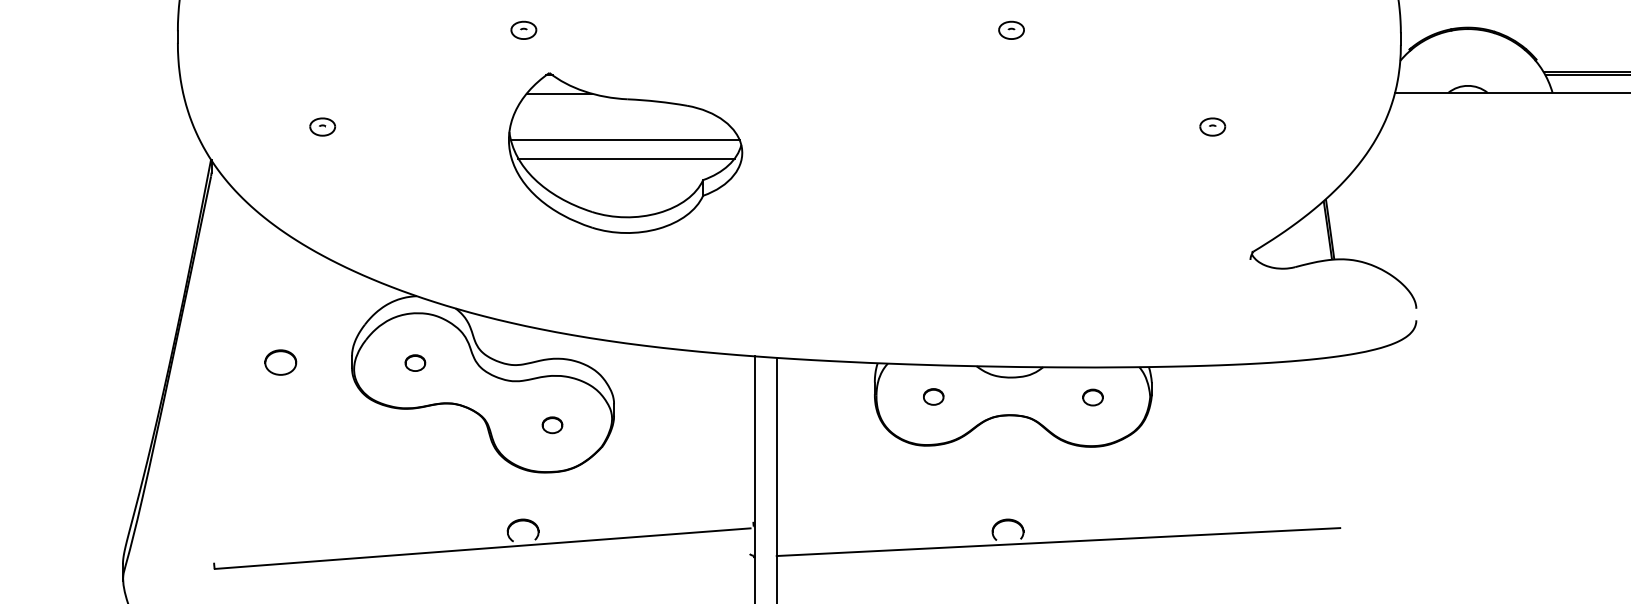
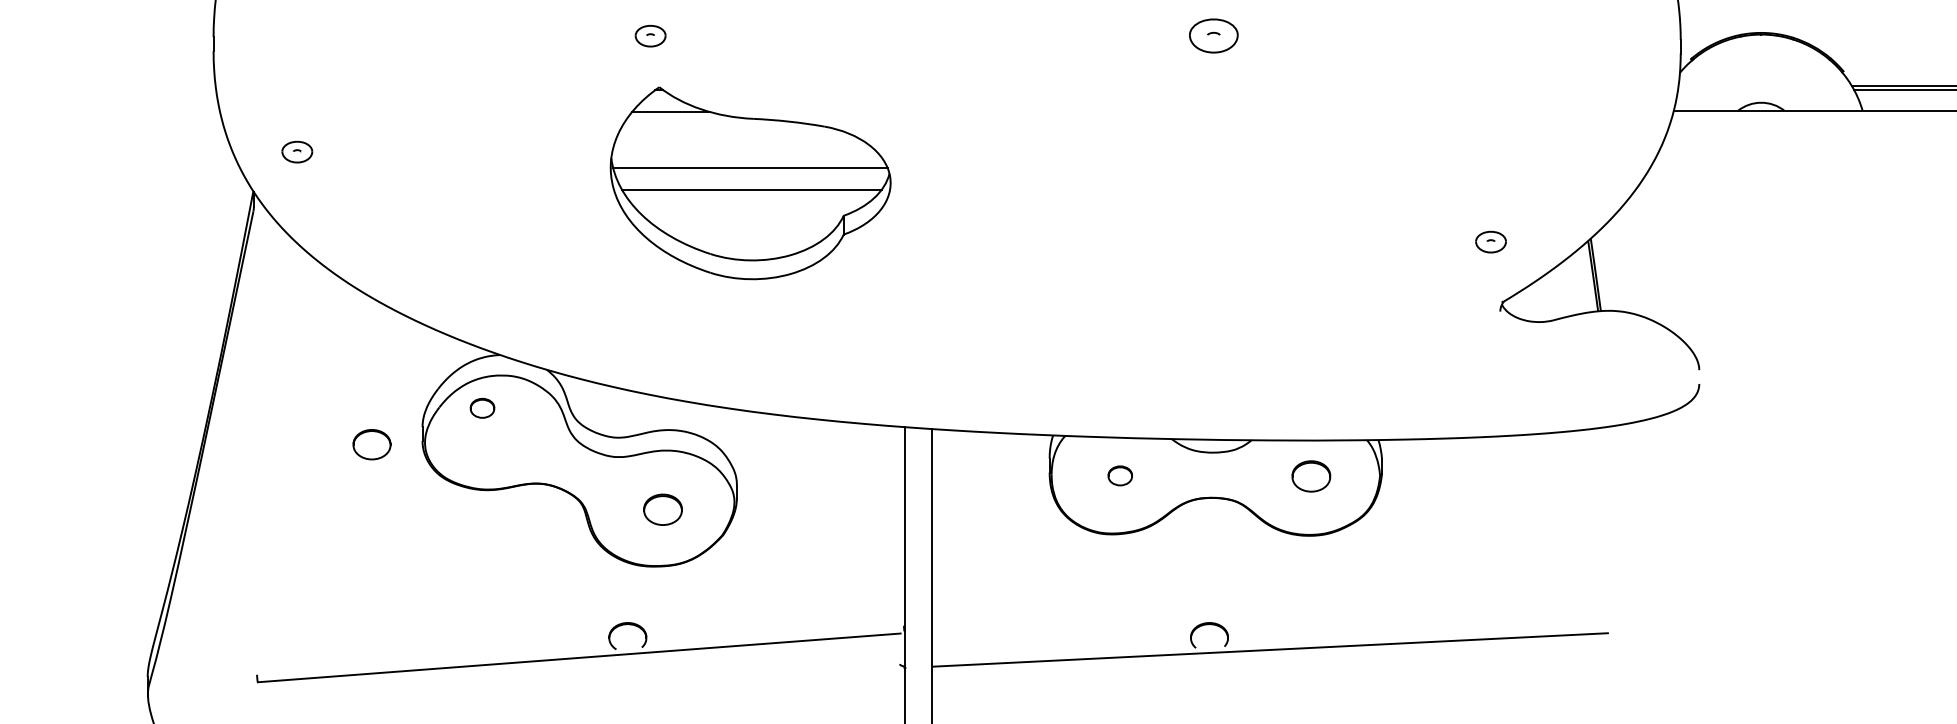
part: (523, 30) -> (650, 36), moved
part: (1011, 30) -> (1213, 36), size x1.6
part: (322, 126) -> (297, 151), moved
part: (1212, 126) -> (1490, 241), moved
part: (280, 362) -> (371, 444), moved
part: (415, 362) -> (482, 407), moved
part: (1093, 397) -> (1311, 476), size x1.6
part: (552, 424) -> (662, 509), size x1.6

